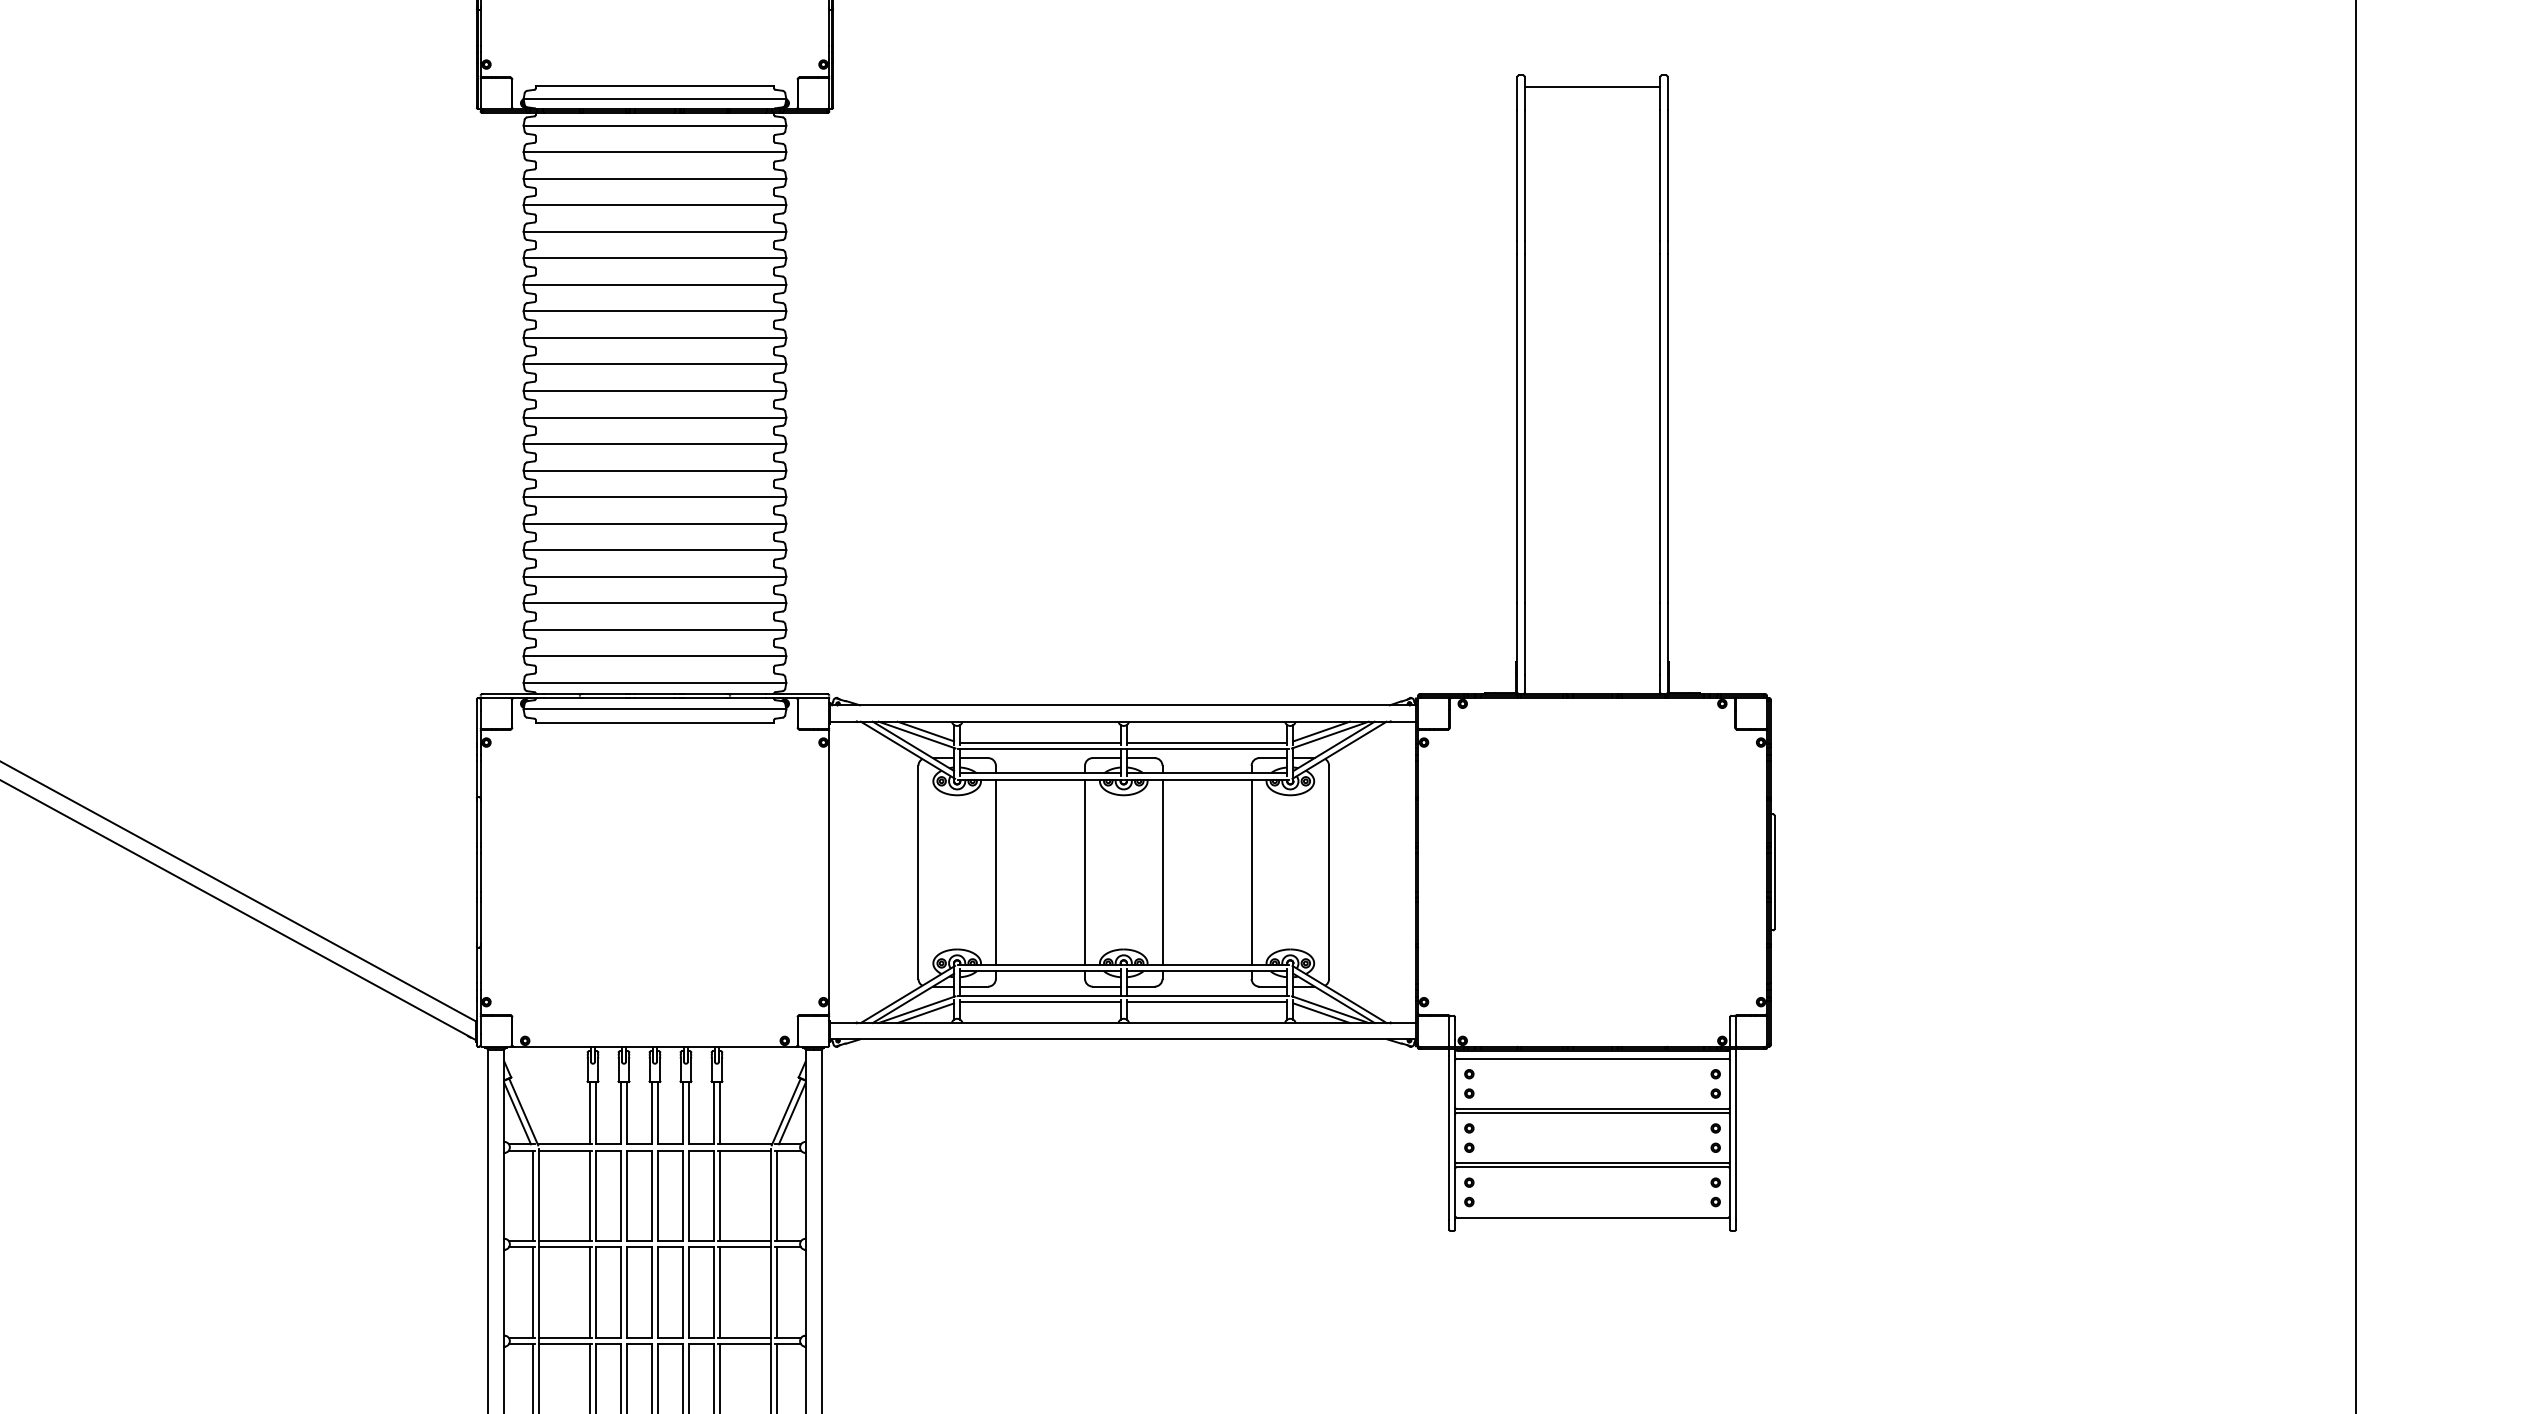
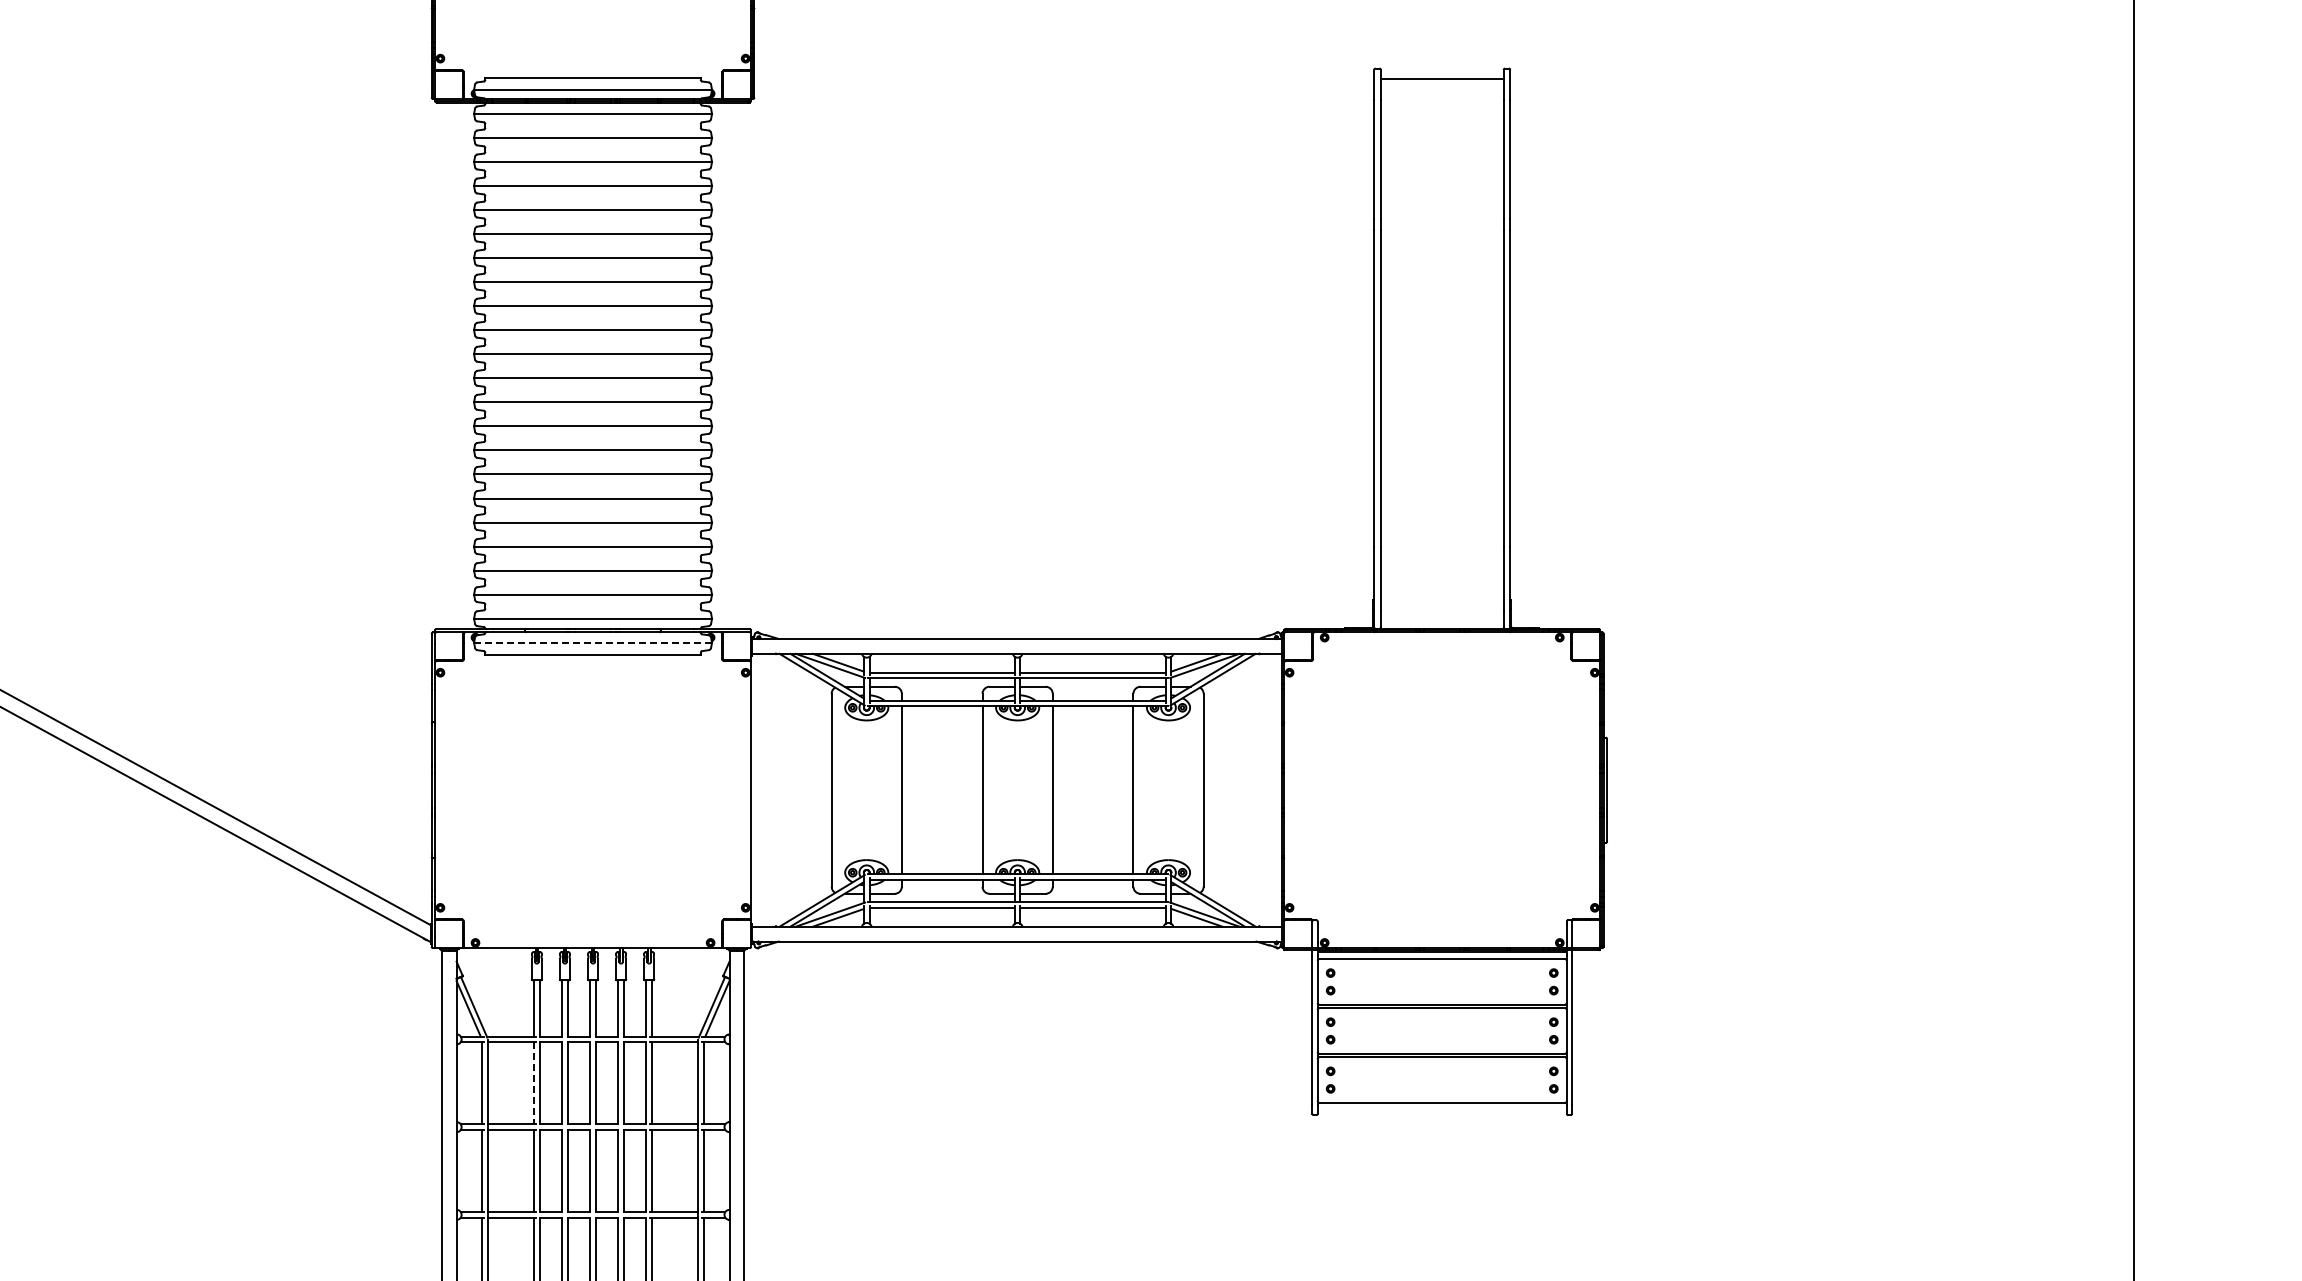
line: (655, 709) -> (593, 642), solid -> dashed
line: (590, 1196) -> (534, 1083), solid -> dashed

